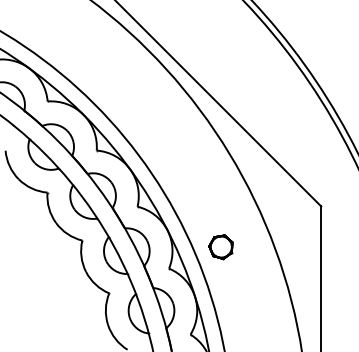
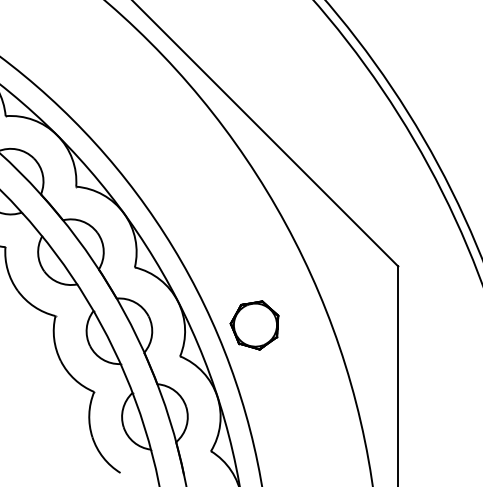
part: (220, 247) -> (254, 326), size x1.43

